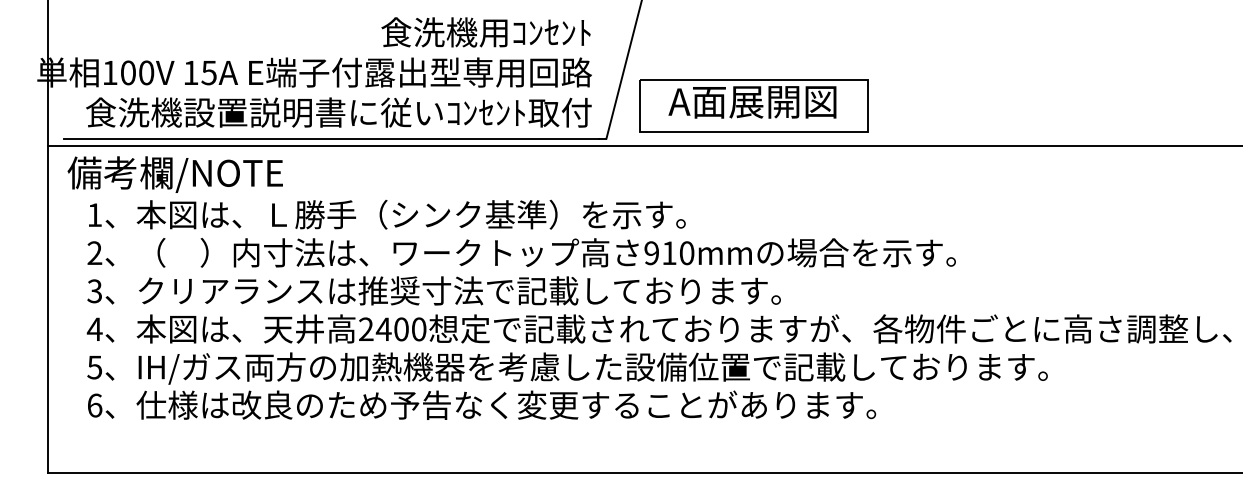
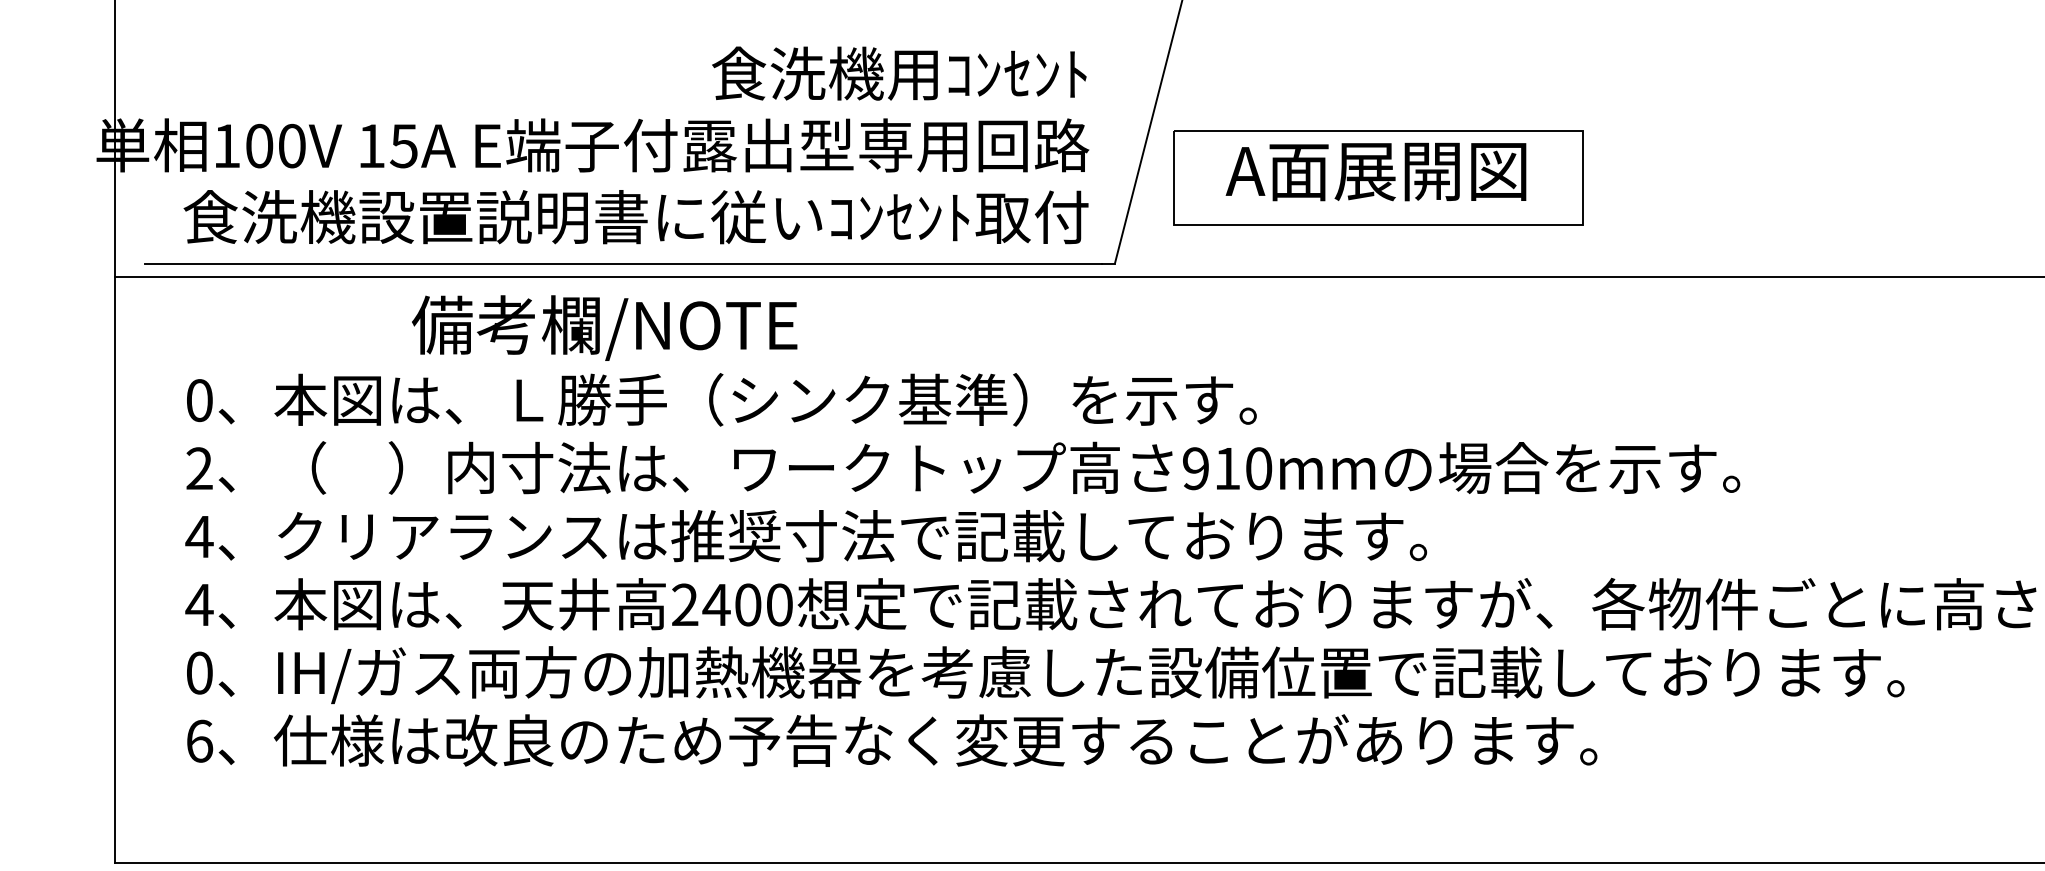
part: (753, 105) -> (1377, 177), moved
text: (174, 174) -> (603, 327), moved
text: (94, 215) -> (198, 401), 1 -> 0
text: (94, 291) -> (198, 537), 3 -> 4
text: (94, 367) -> (198, 673), 5 -> 0

